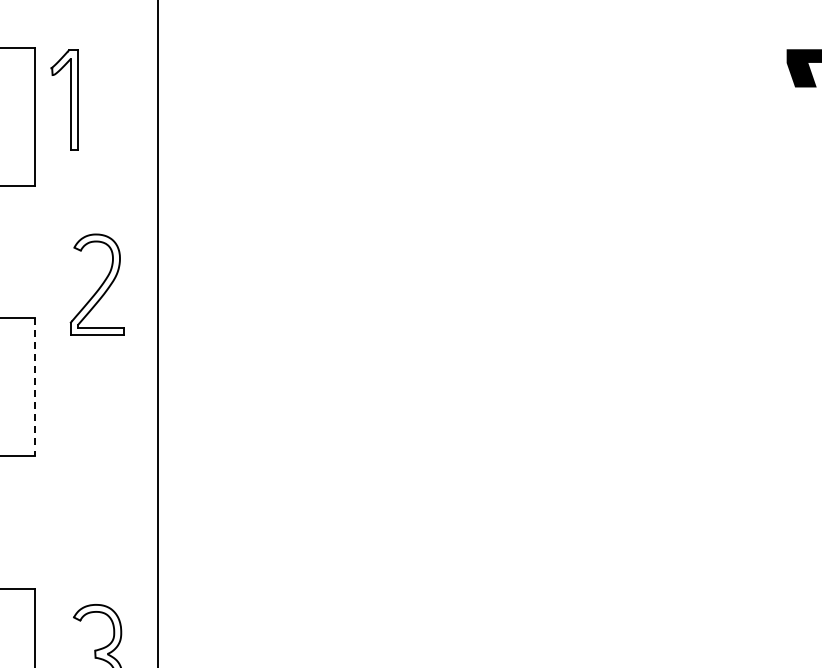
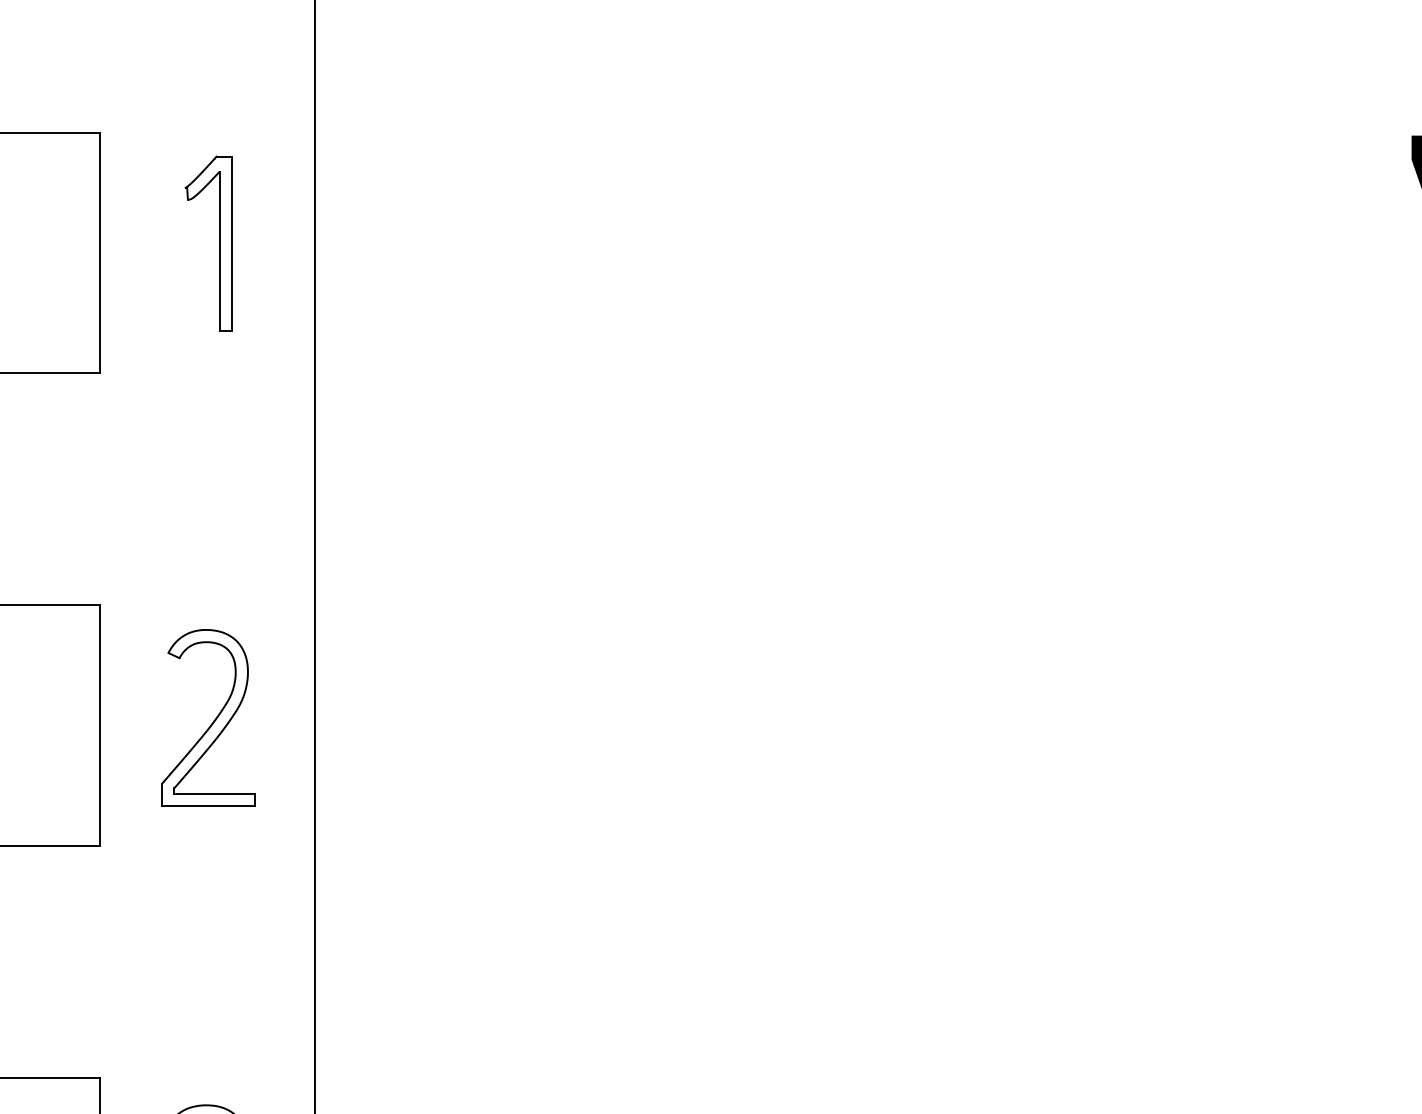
part: (64, 99) -> (208, 242), moved
part: (96, 284) -> (206, 717), moved
line: (35, 387) -> (100, 725), dashed -> solid

